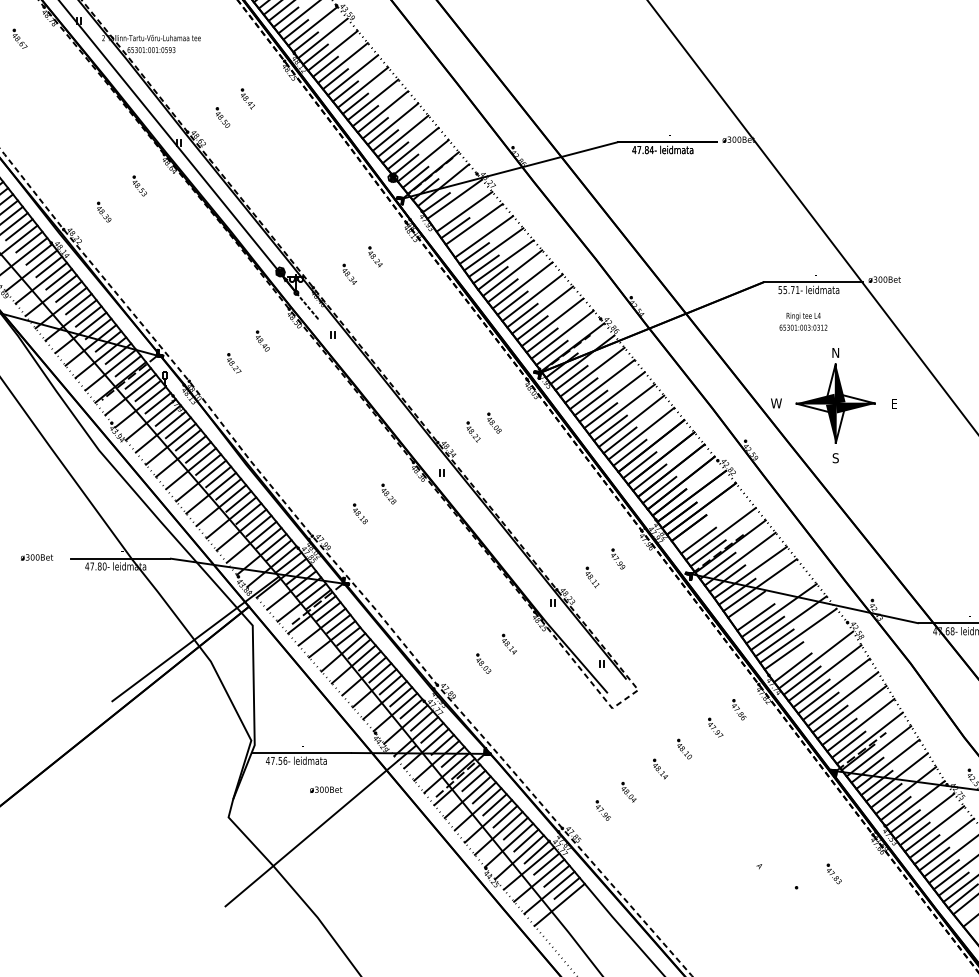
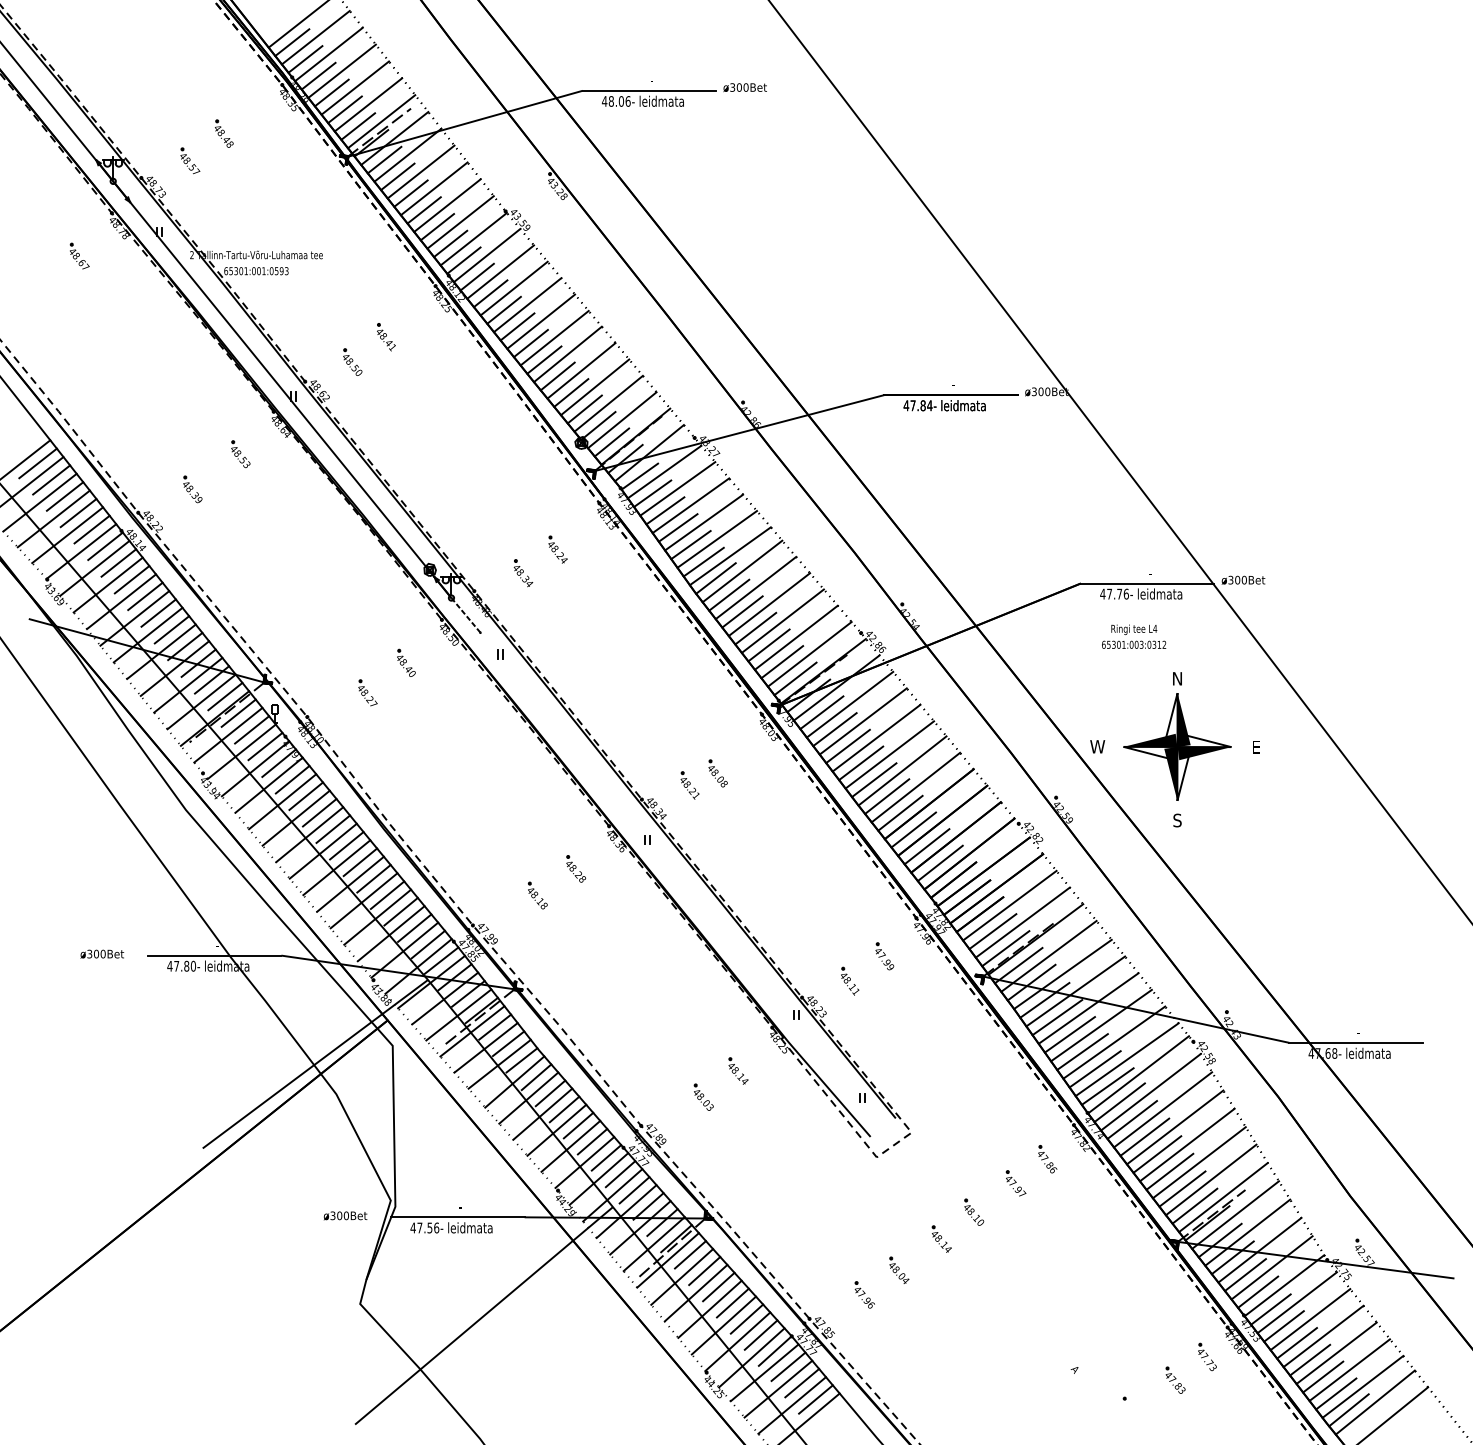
line: (445, 215) -> (652, 493), added
line: (464, 240) -> (677, 527), added
text: (788, 289) -> (1114, 593), 55.71- -> 47.76-
line: (710, 521) -> (1009, 905), added
line: (769, 597) -> (1088, 1008), added
line: (806, 646) -> (1138, 1074), added
text: (326, 789) -> (345, 1215), moved
part: (858, 856) -> (1207, 1356), added

